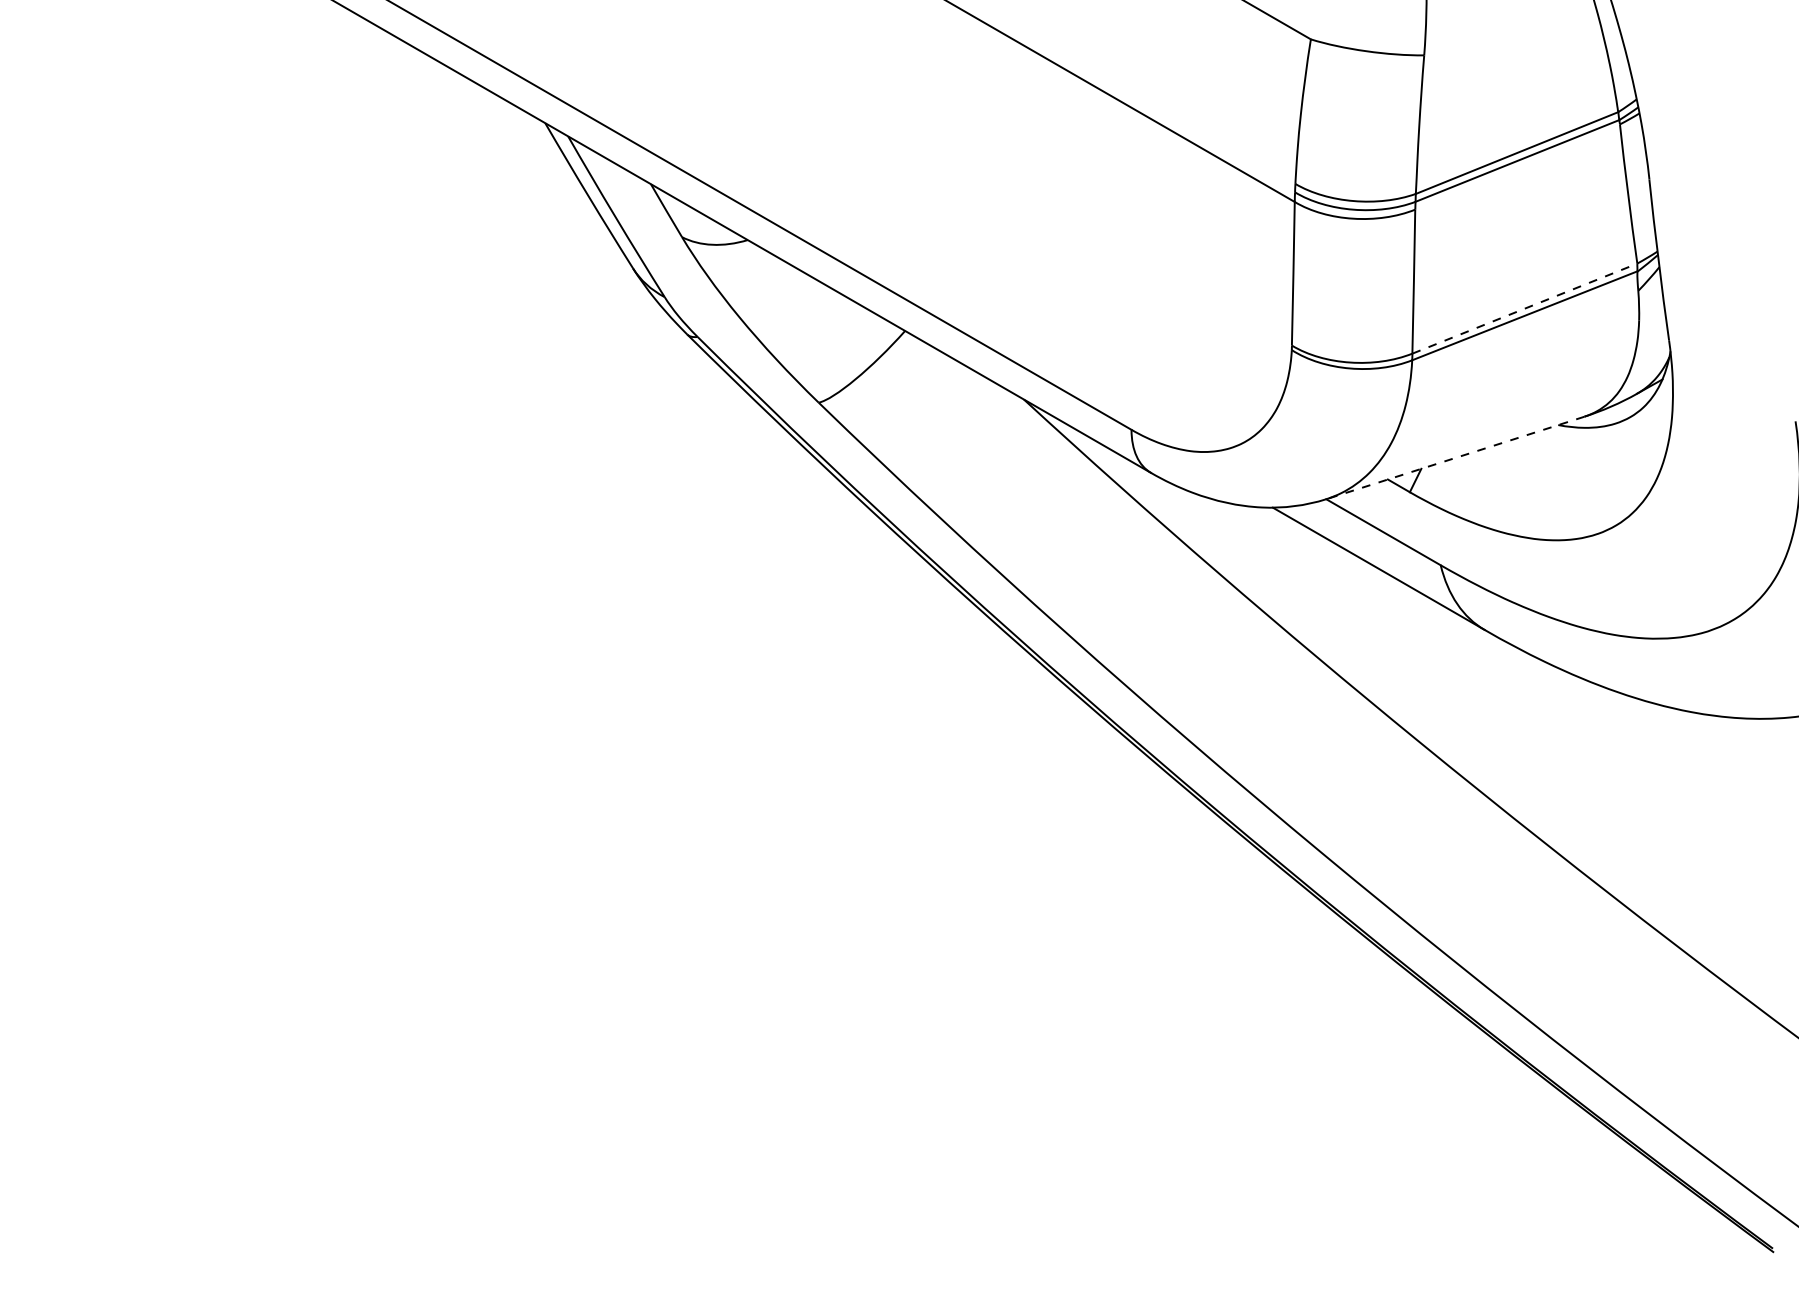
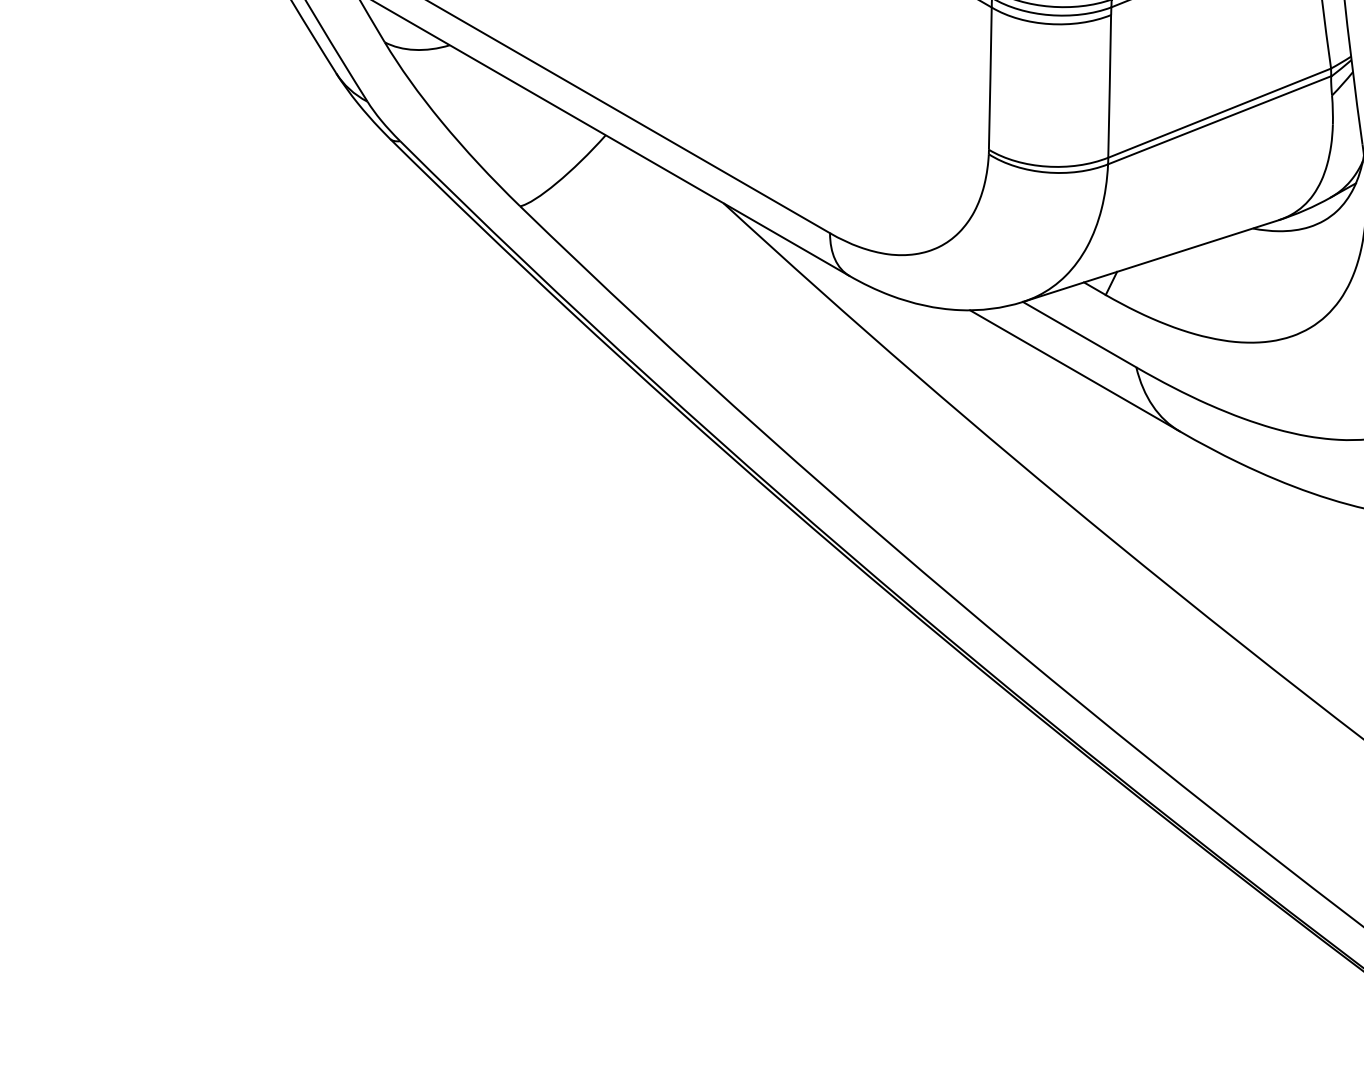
line: (1525, 308) -> (1220, 113), dashed -> solid
line: (1455, 458) -> (1150, 261), dashed -> solid

